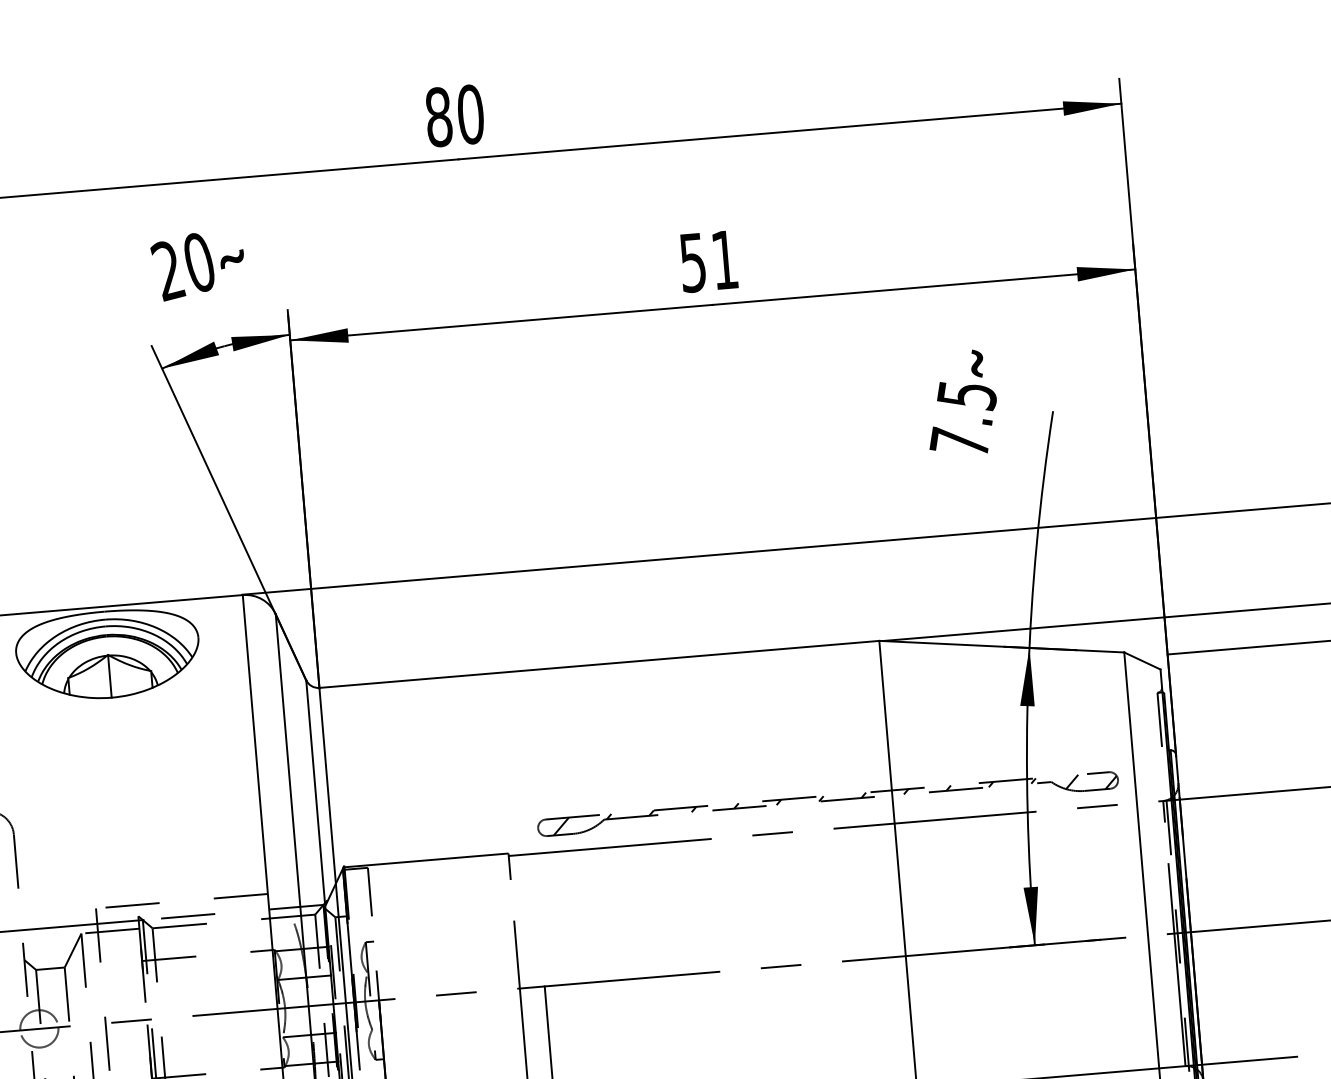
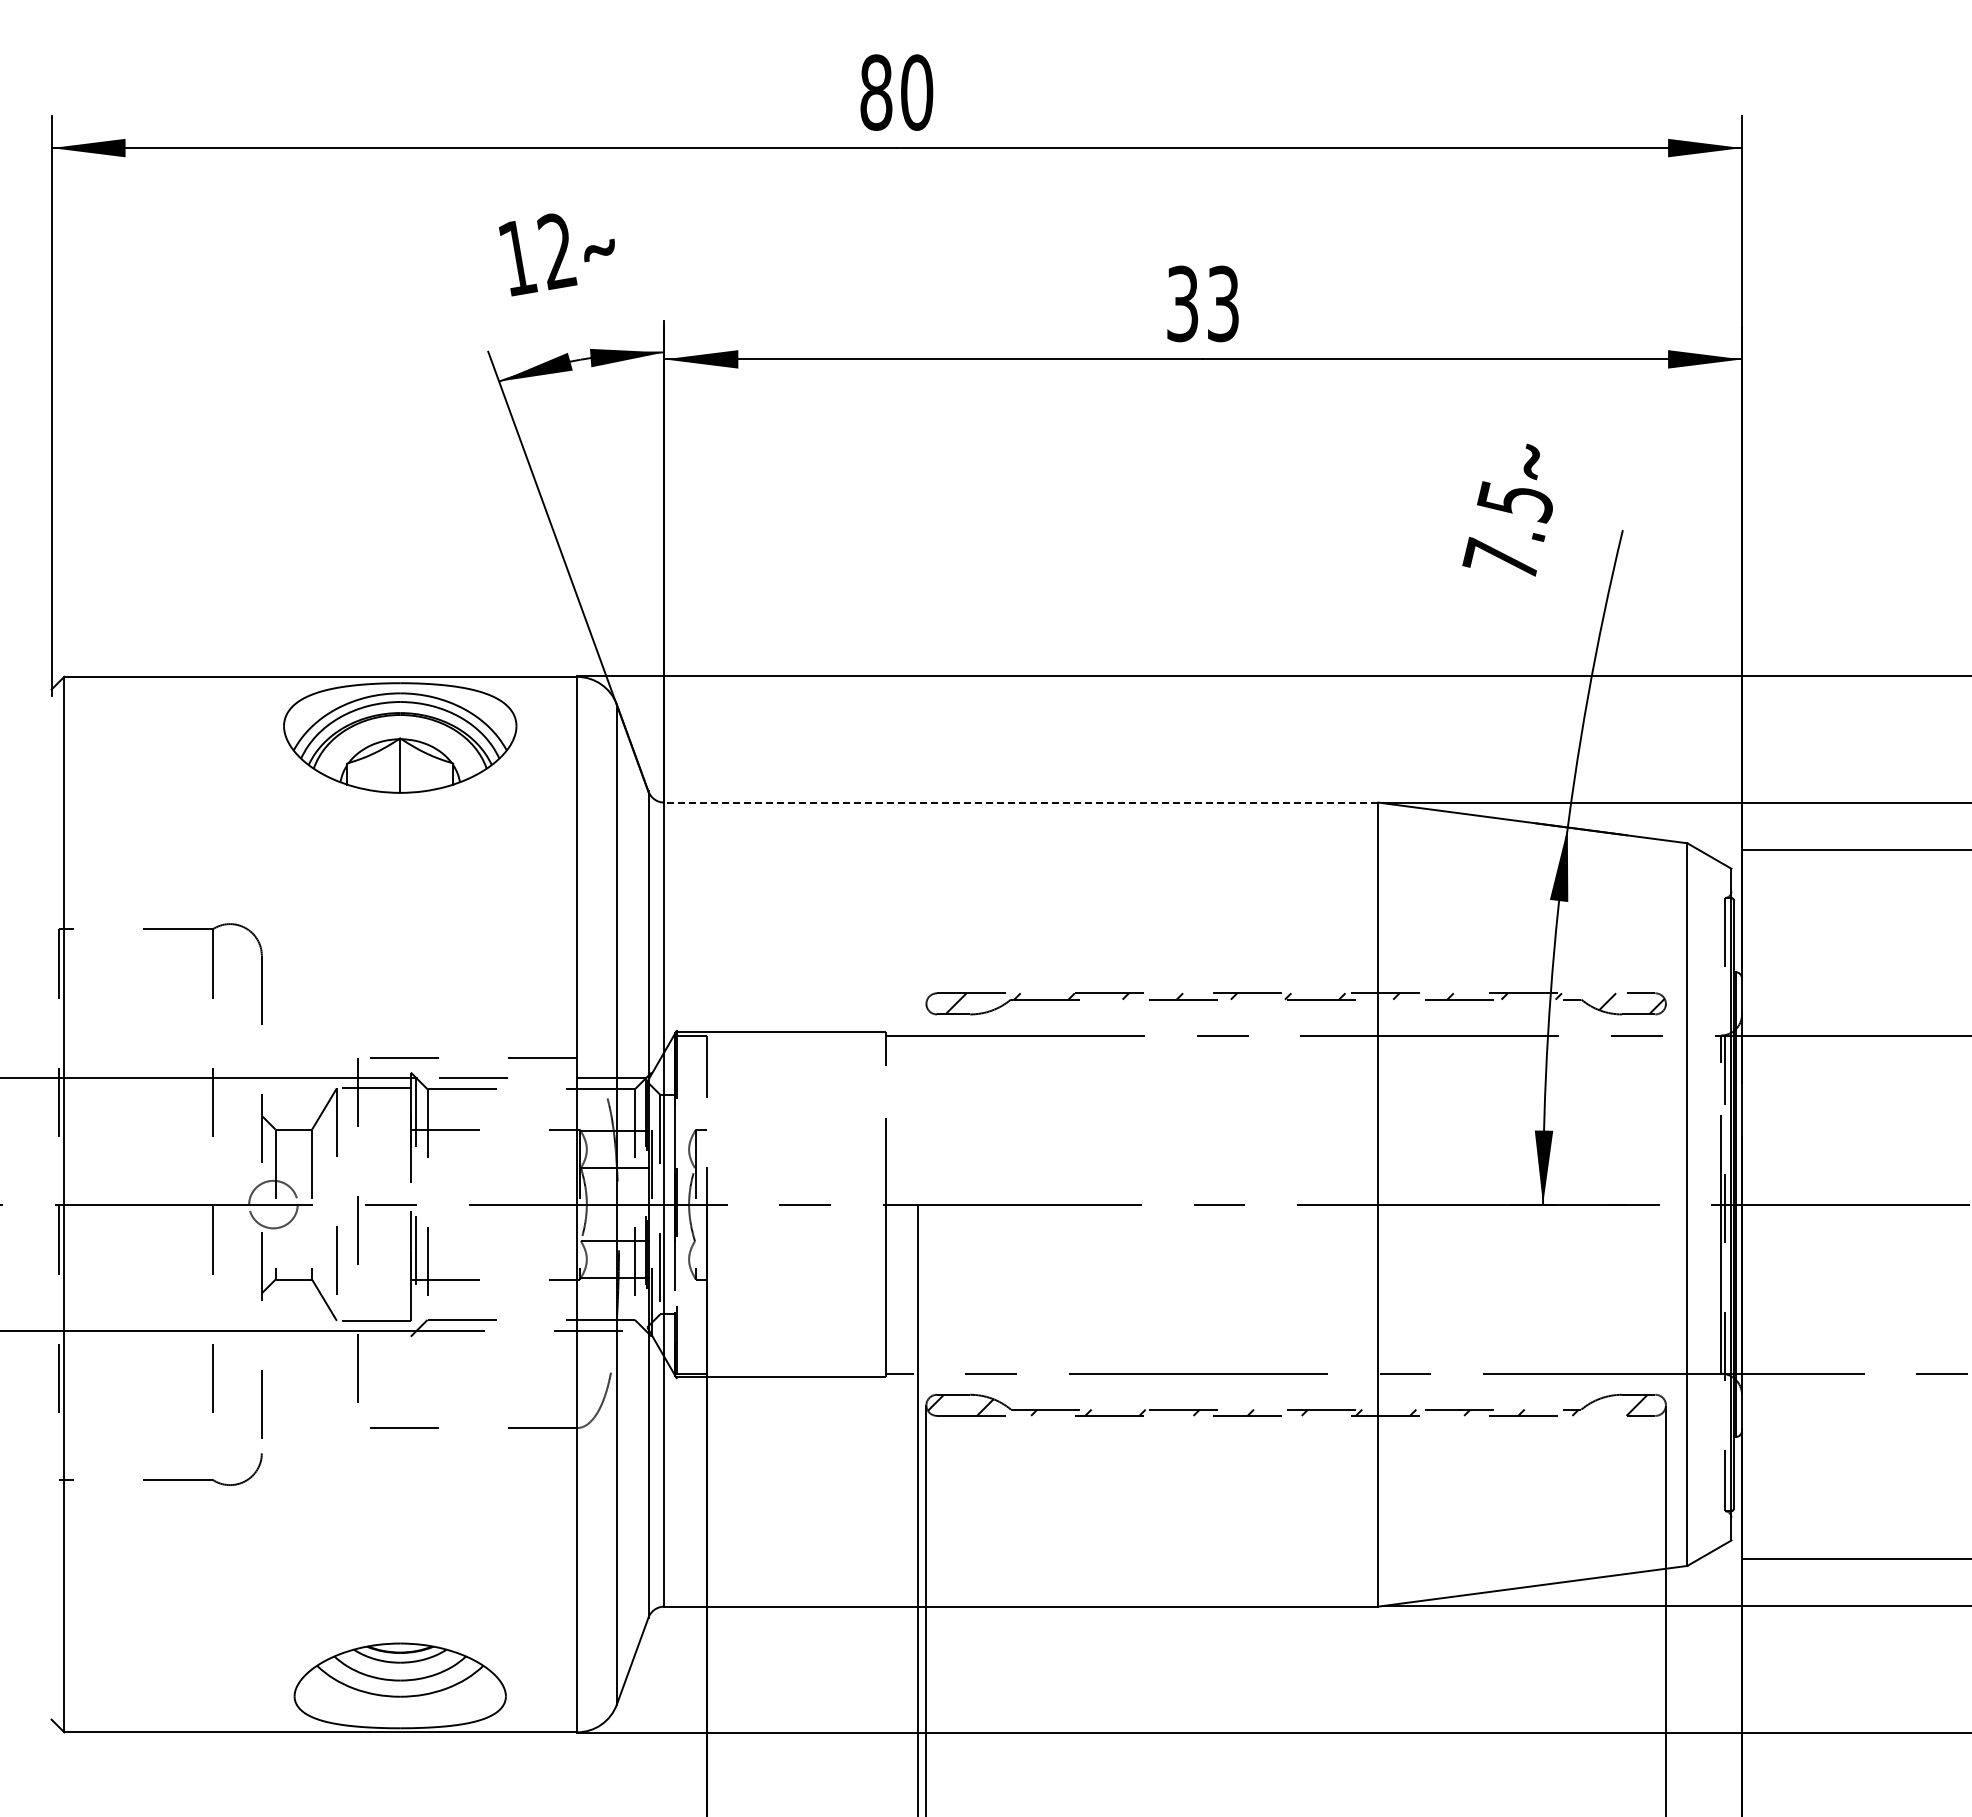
text: (708, 261) -> (1202, 303), 51 -> 33
text: (183, 266) -> (537, 254), 20 -> 12
line: (598, 664) -> (1020, 802), solid -> dashed

